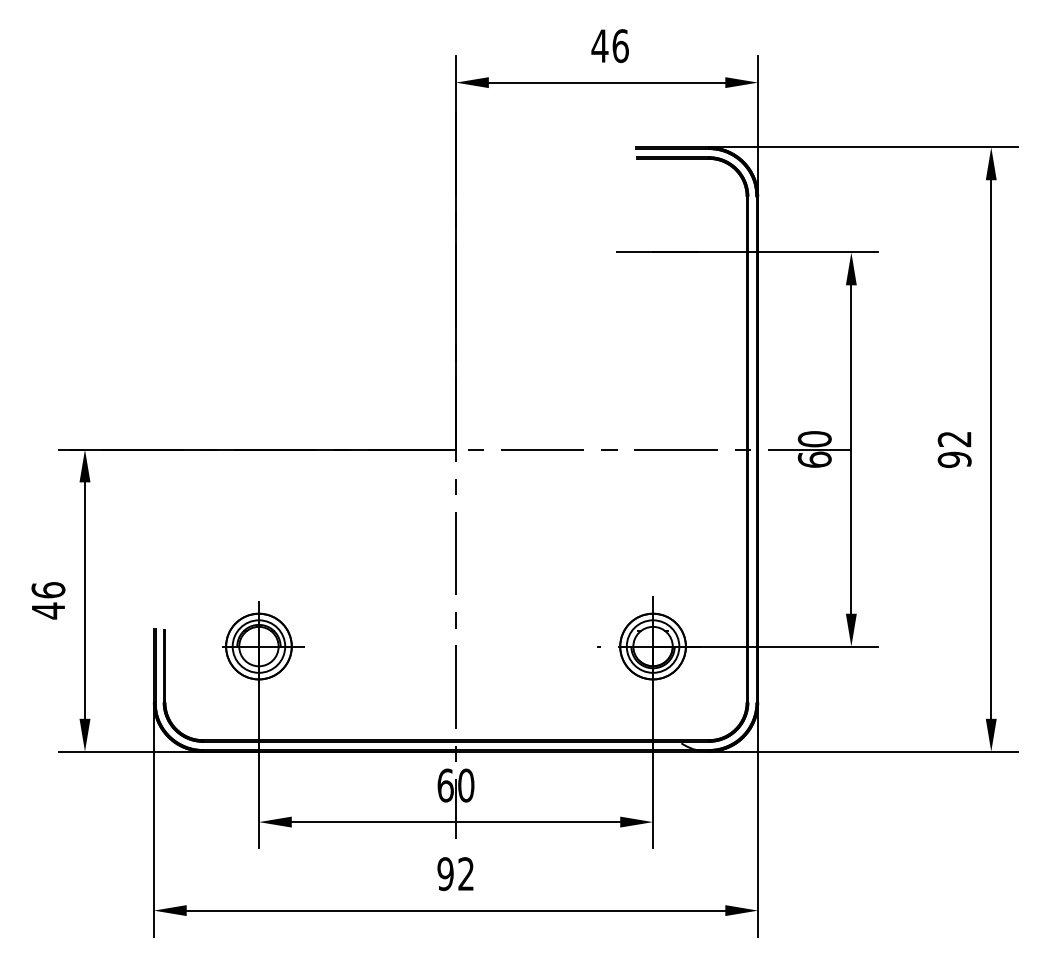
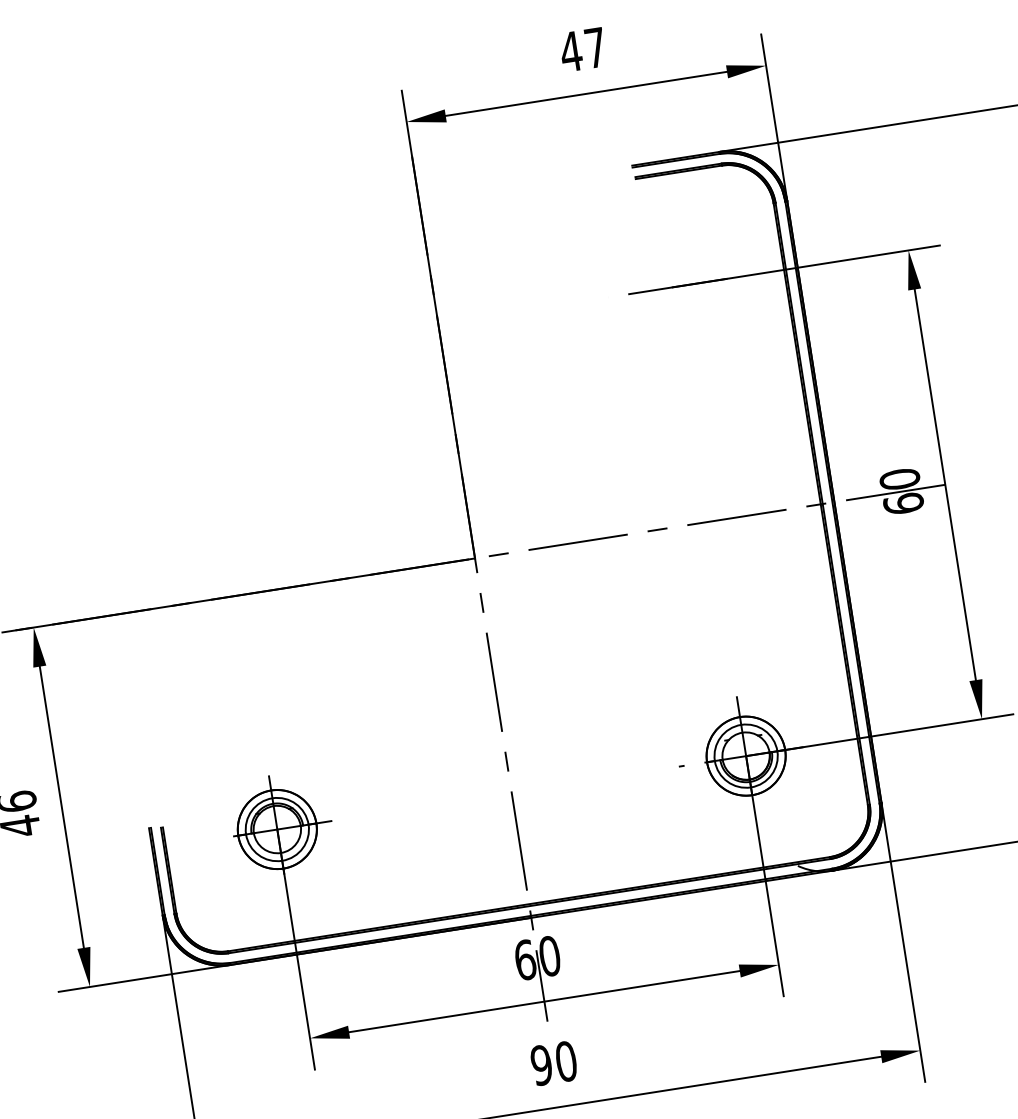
text: (620, 46) -> (595, 48), 46 -> 47
text: (466, 874) -> (566, 1061), 92 -> 90

